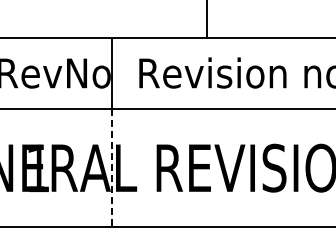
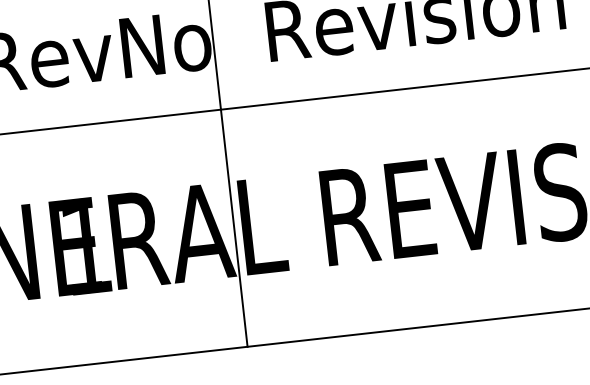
line: (112, 168) -> (235, 229), dashed -> solid

